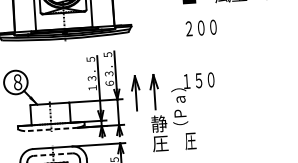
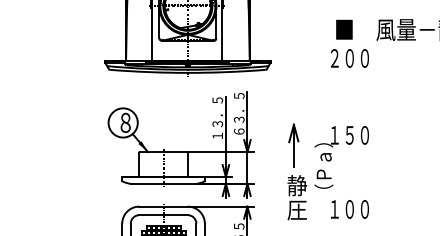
text: (200, 28) -> (349, 58), moved
part: (135, 92) -> (270, 145), removed
line: (51, 129) -> (163, 183), dashed -> solid
text: (200, 140) -> (347, 209), 圧 -> １００
line: (53, 154) -> (163, 215), dashed -> solid

